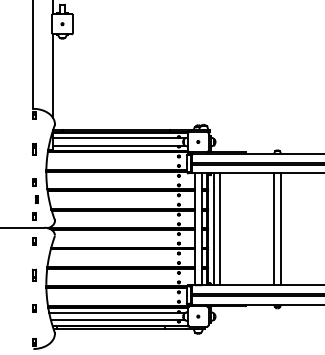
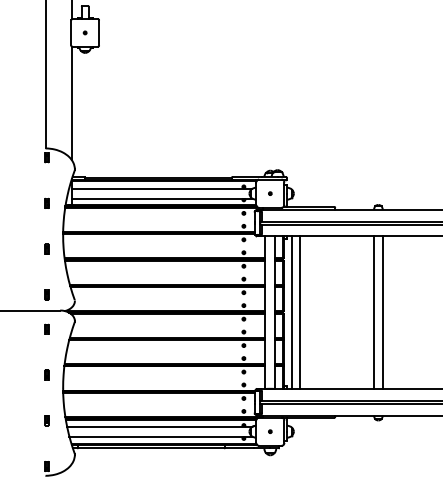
part: (34, 148) -> (46, 202), size x0.62
part: (36, 199) -> (49, 271), removed
part: (34, 274) -> (46, 374), size x0.62

